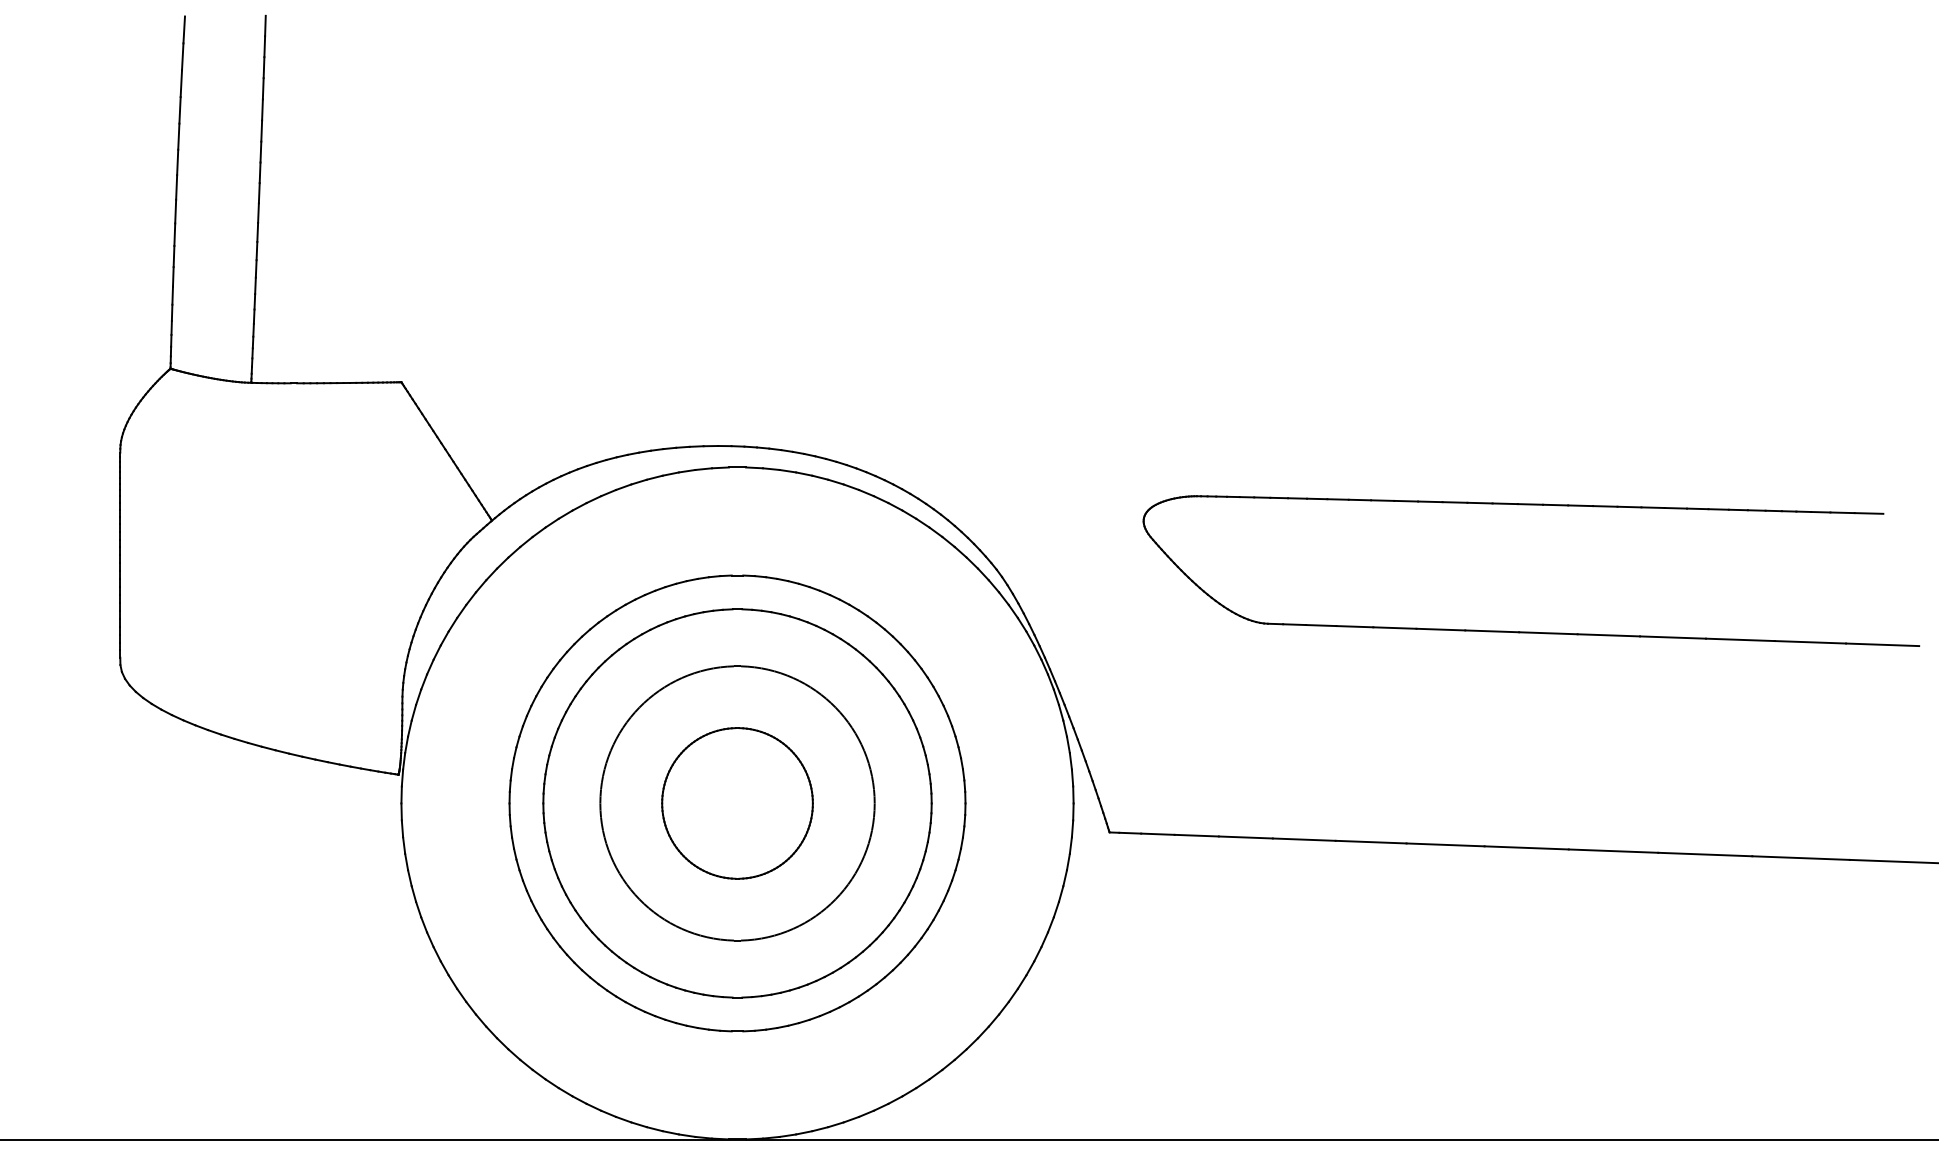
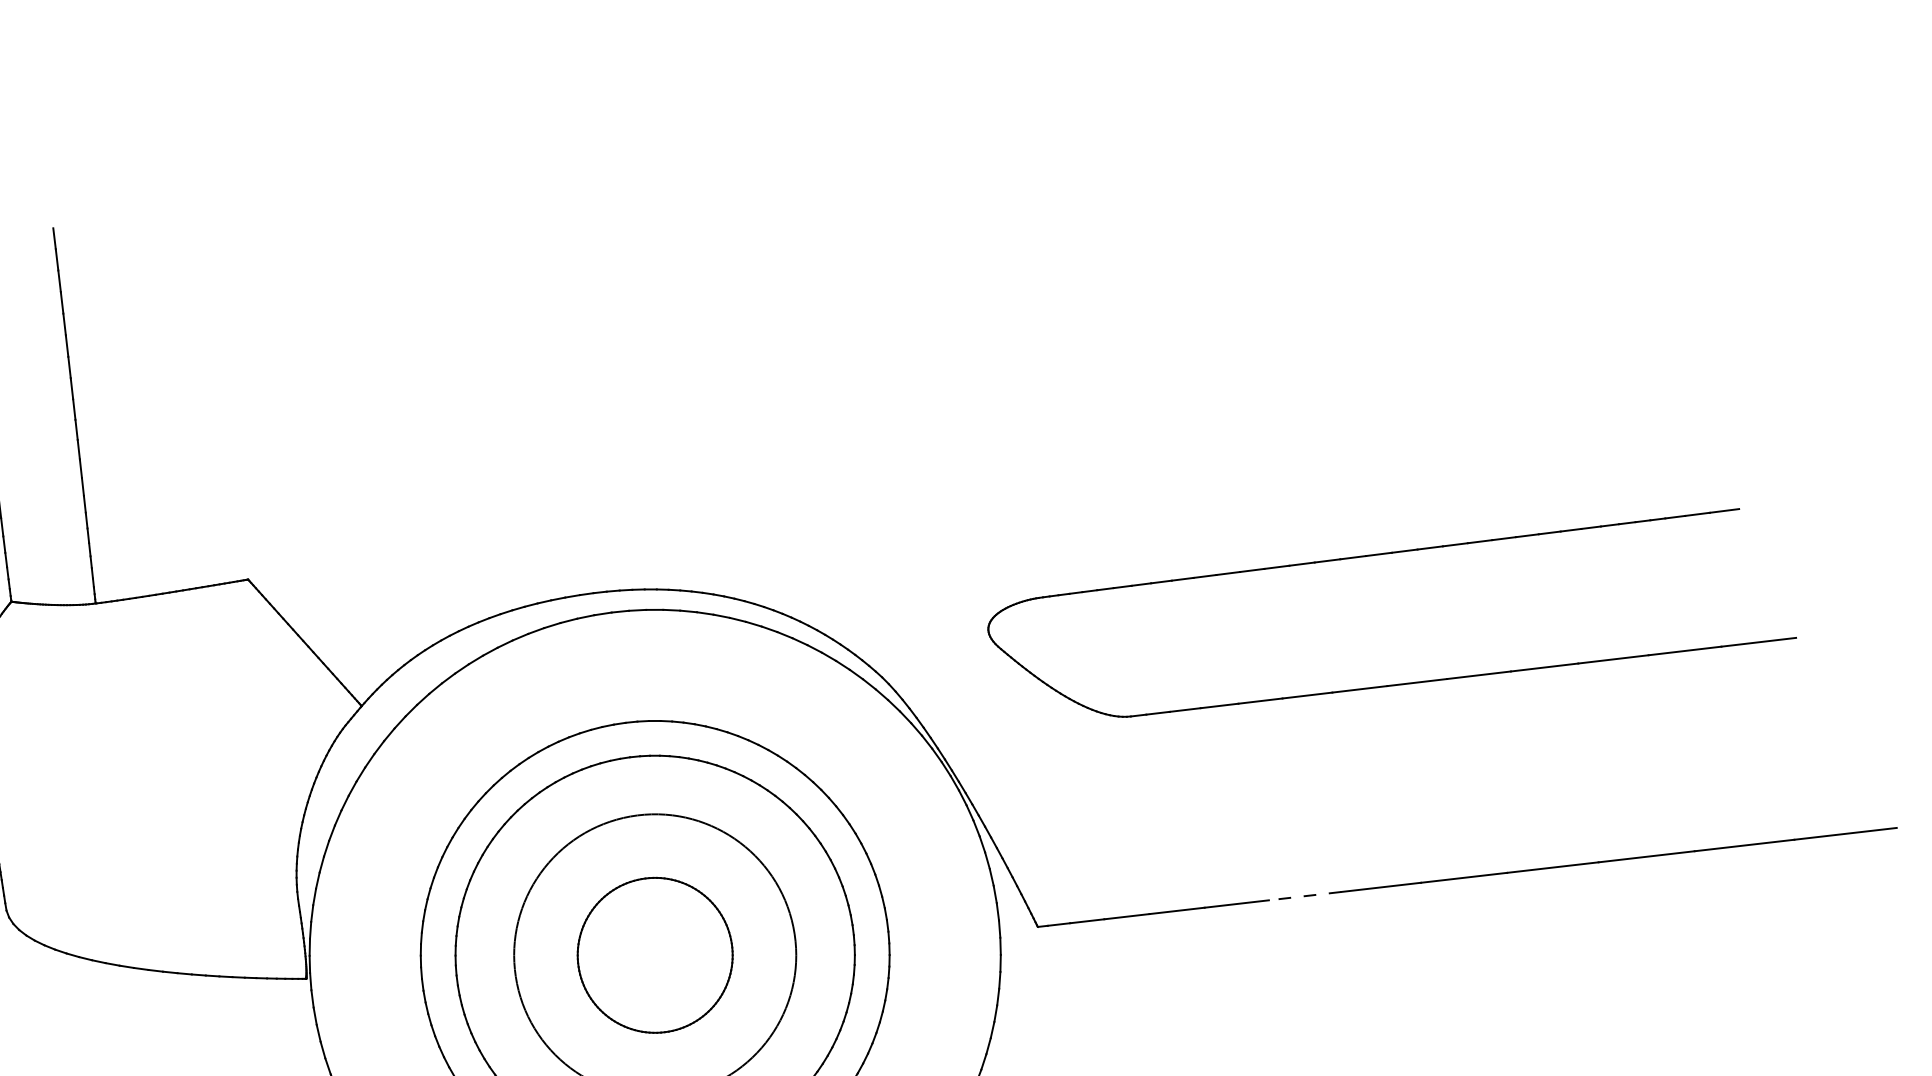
part: (1531, 631) -> (1399, 683), moved
line: (1370, 842) -> (1304, 896), solid -> dashed

